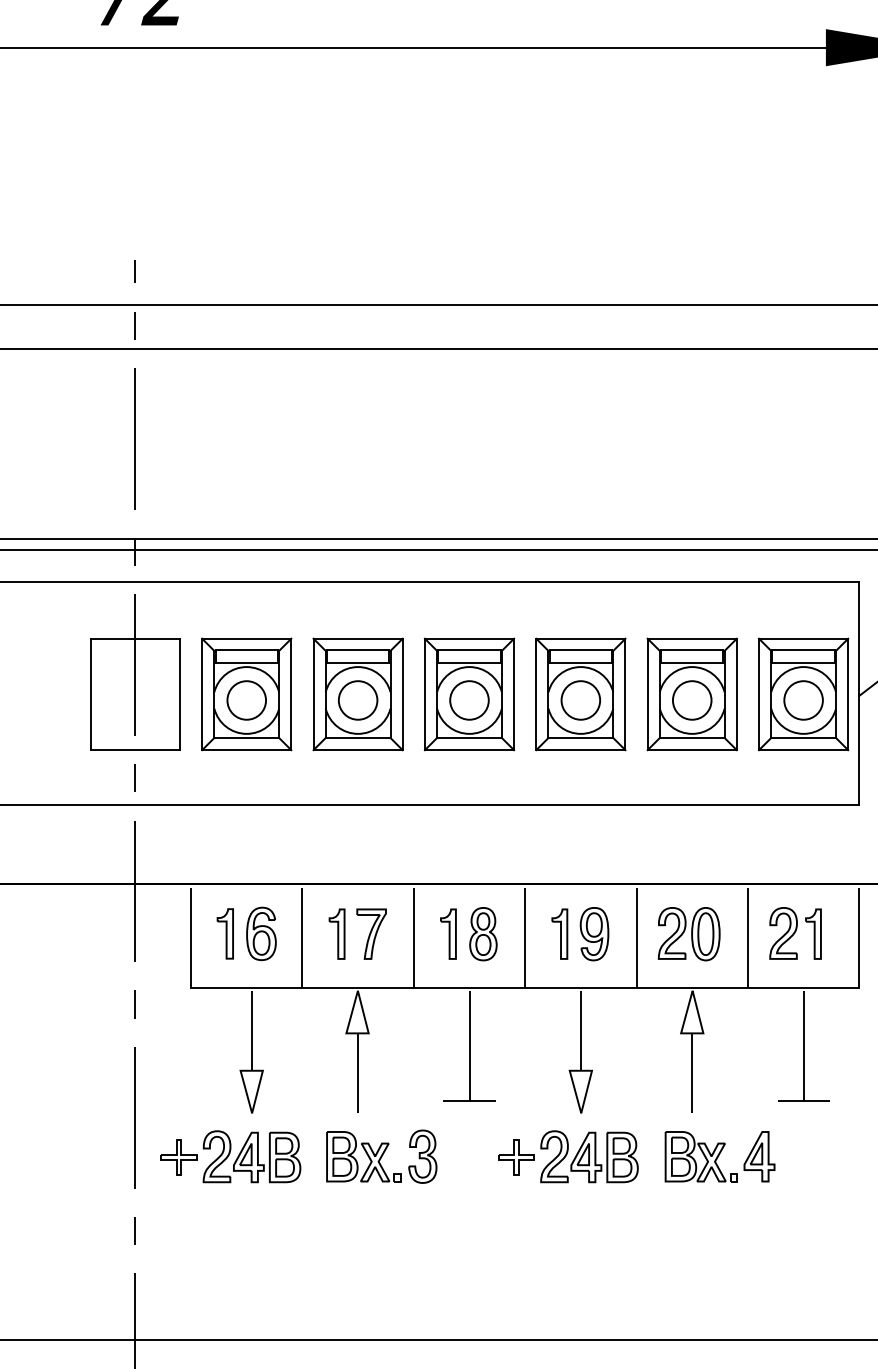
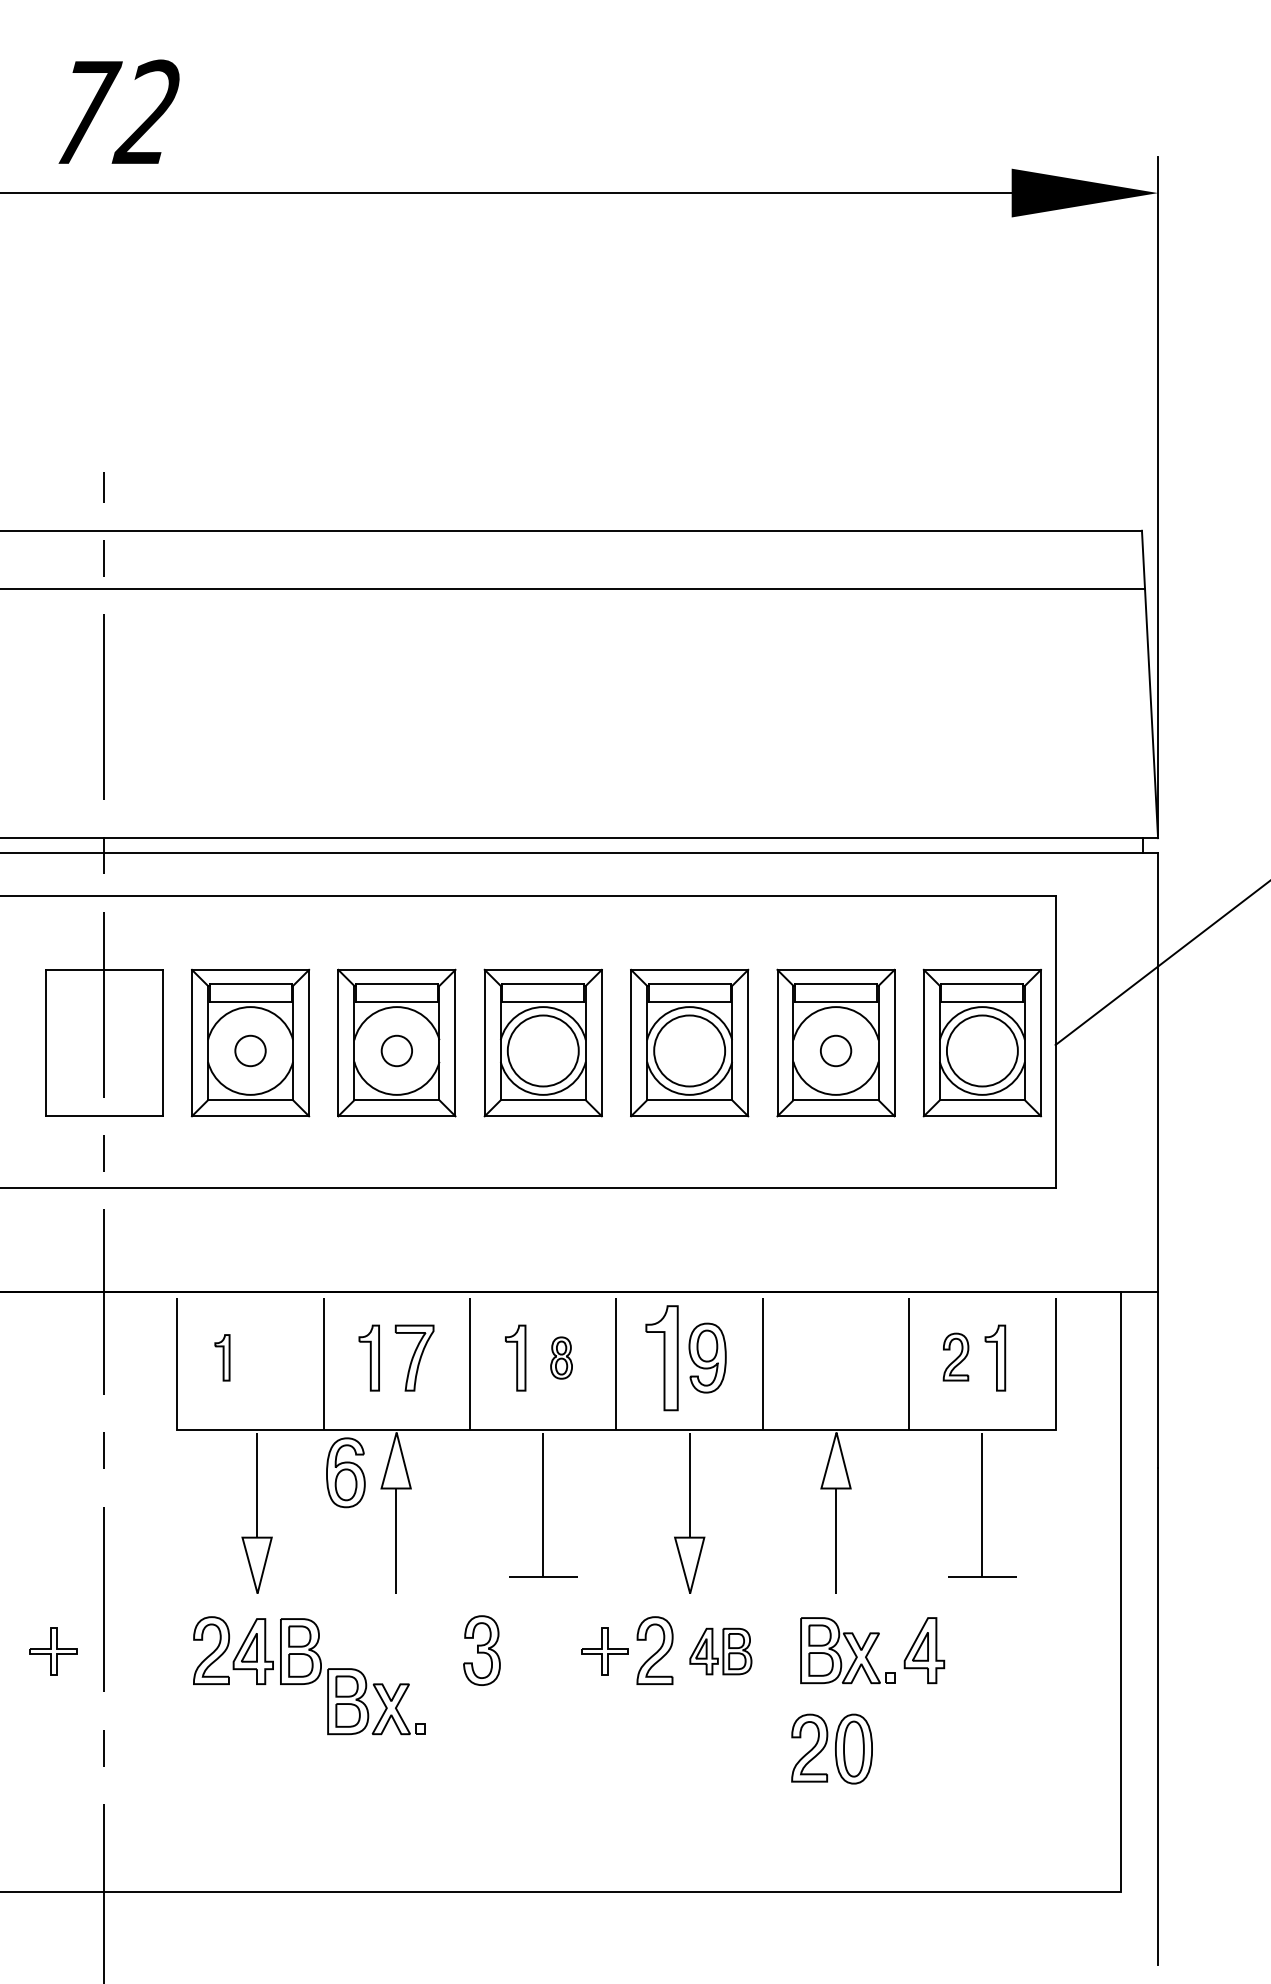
circle: (246, 700) -> (250, 1050), size x0.6
circle: (357, 700) -> (396, 1050), size x0.6
circle: (468, 700) -> (542, 1050), size x1.4
circle: (580, 700) -> (689, 1050), size x1.4
circle: (691, 700) -> (835, 1050), size x0.6
circle: (803, 700) -> (982, 1050), size x1.4
part: (783, 932) -> (955, 1356), size x0.7
part: (225, 933) -> (222, 1357), size x0.7
part: (261, 933) -> (345, 1472), moved
part: (483, 933) -> (561, 1357), size x0.6
part: (559, 933) -> (661, 1357), size x1.6
part: (688, 933) -> (831, 1748), moved
part: (363, 1156) -> (376, 1701), moved
part: (178, 1157) -> (53, 1651), moved
part: (604, 1157) -> (720, 1651), size x0.7

